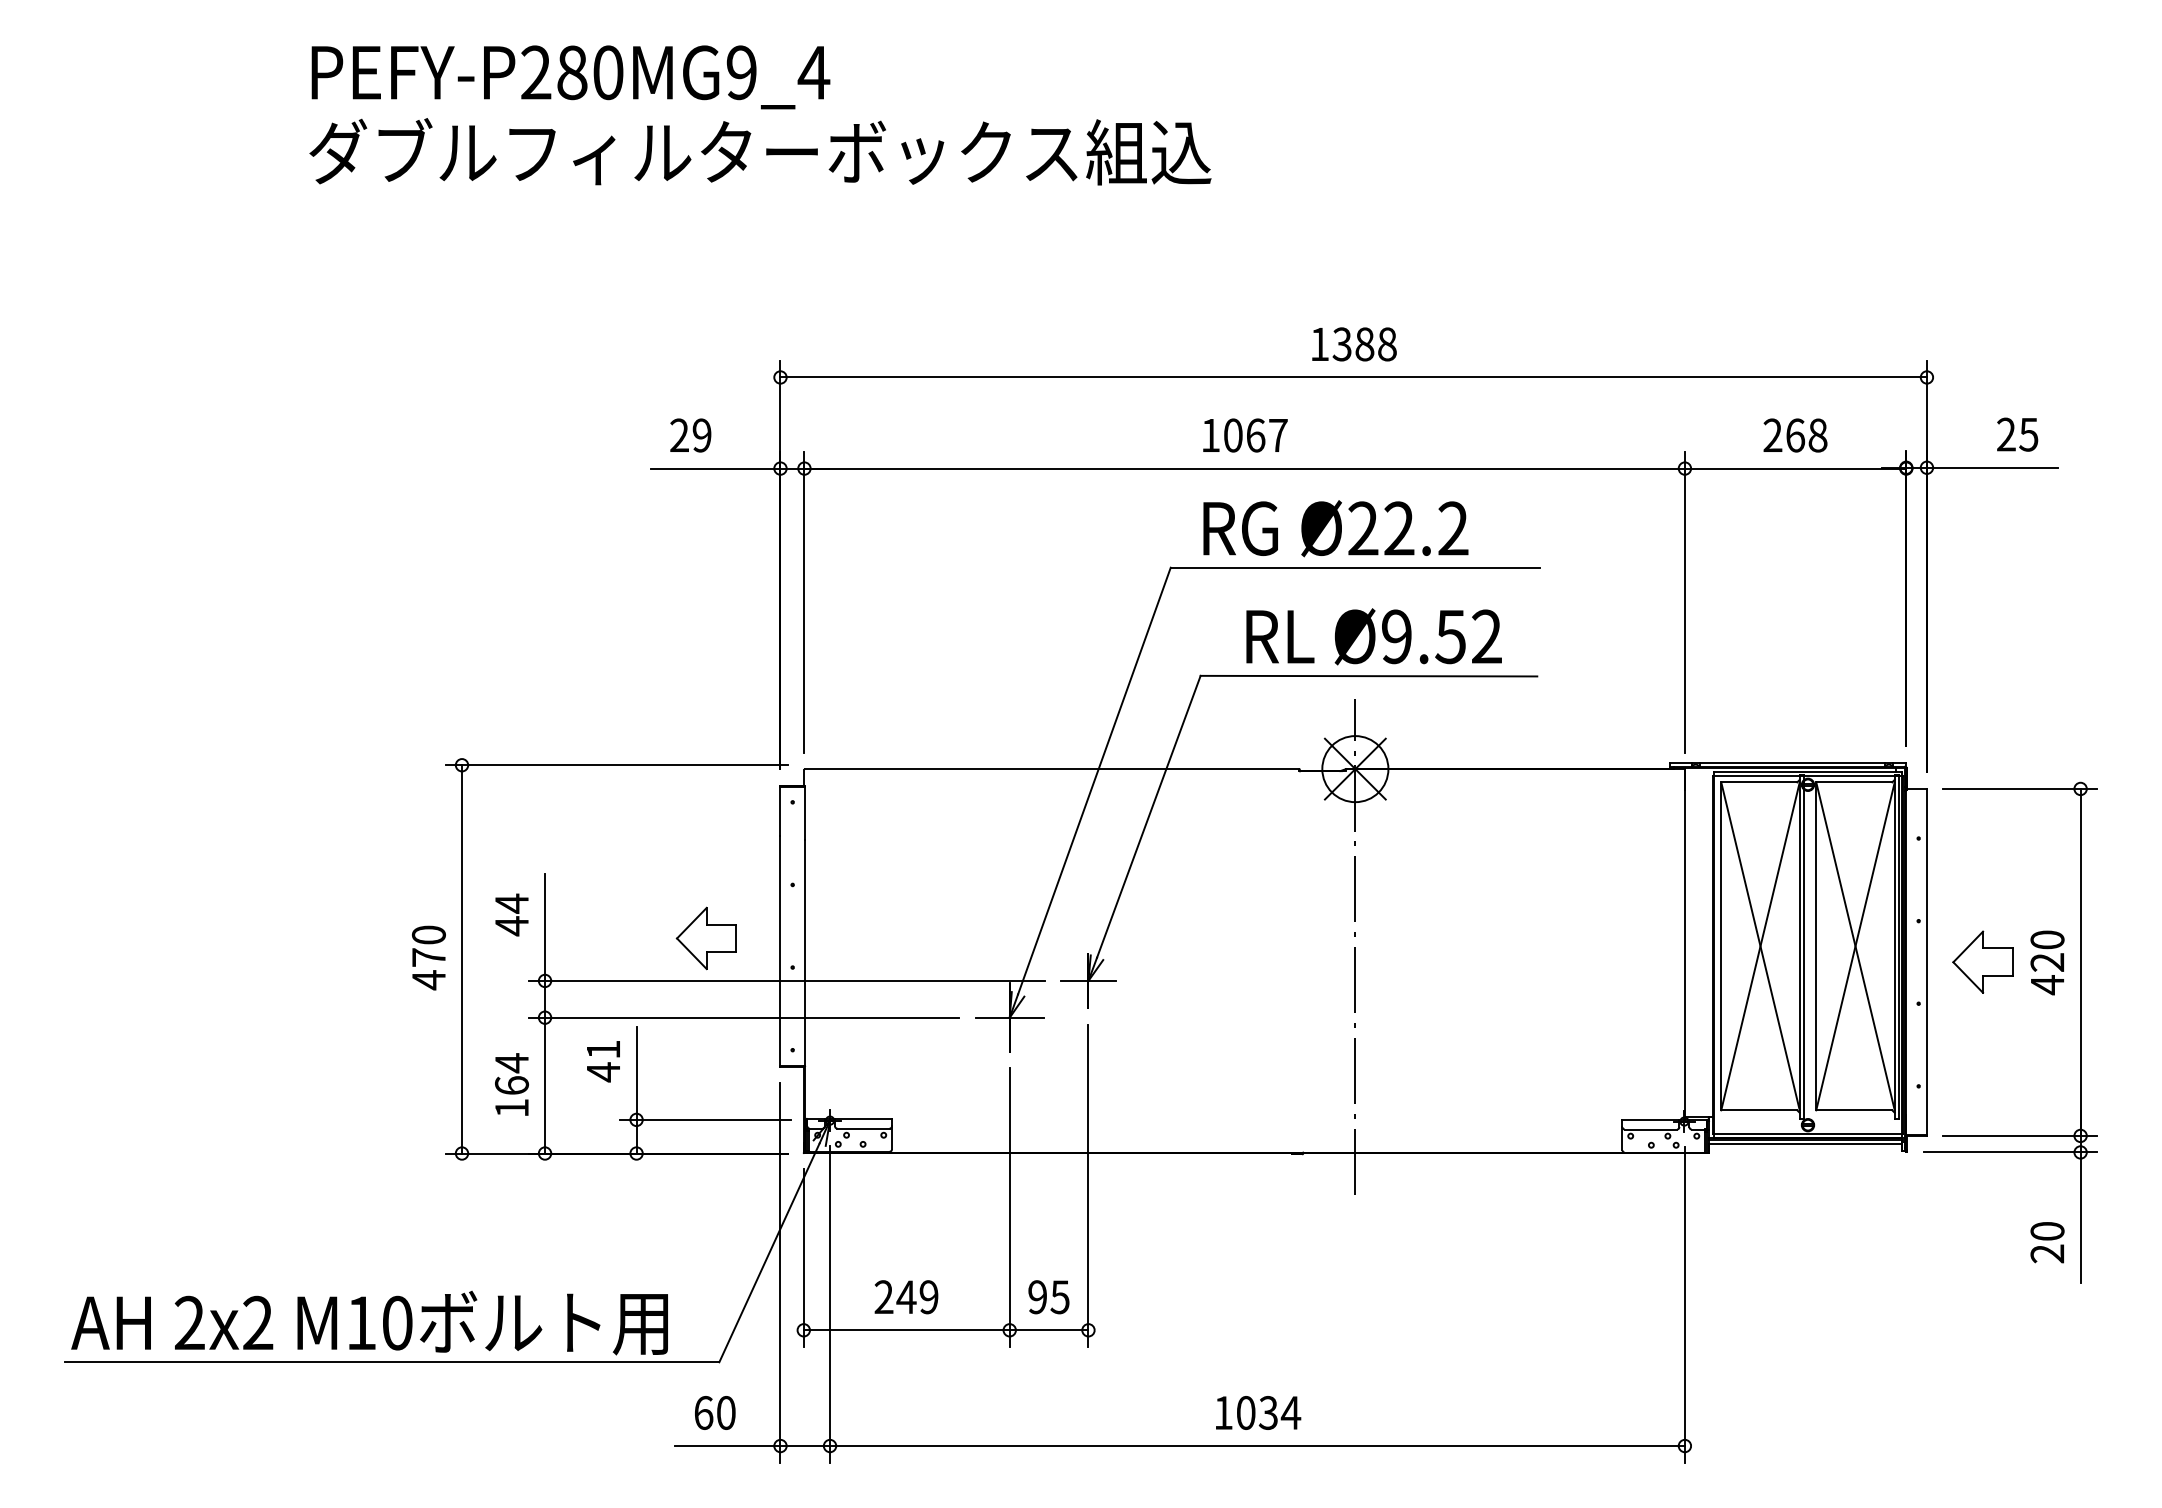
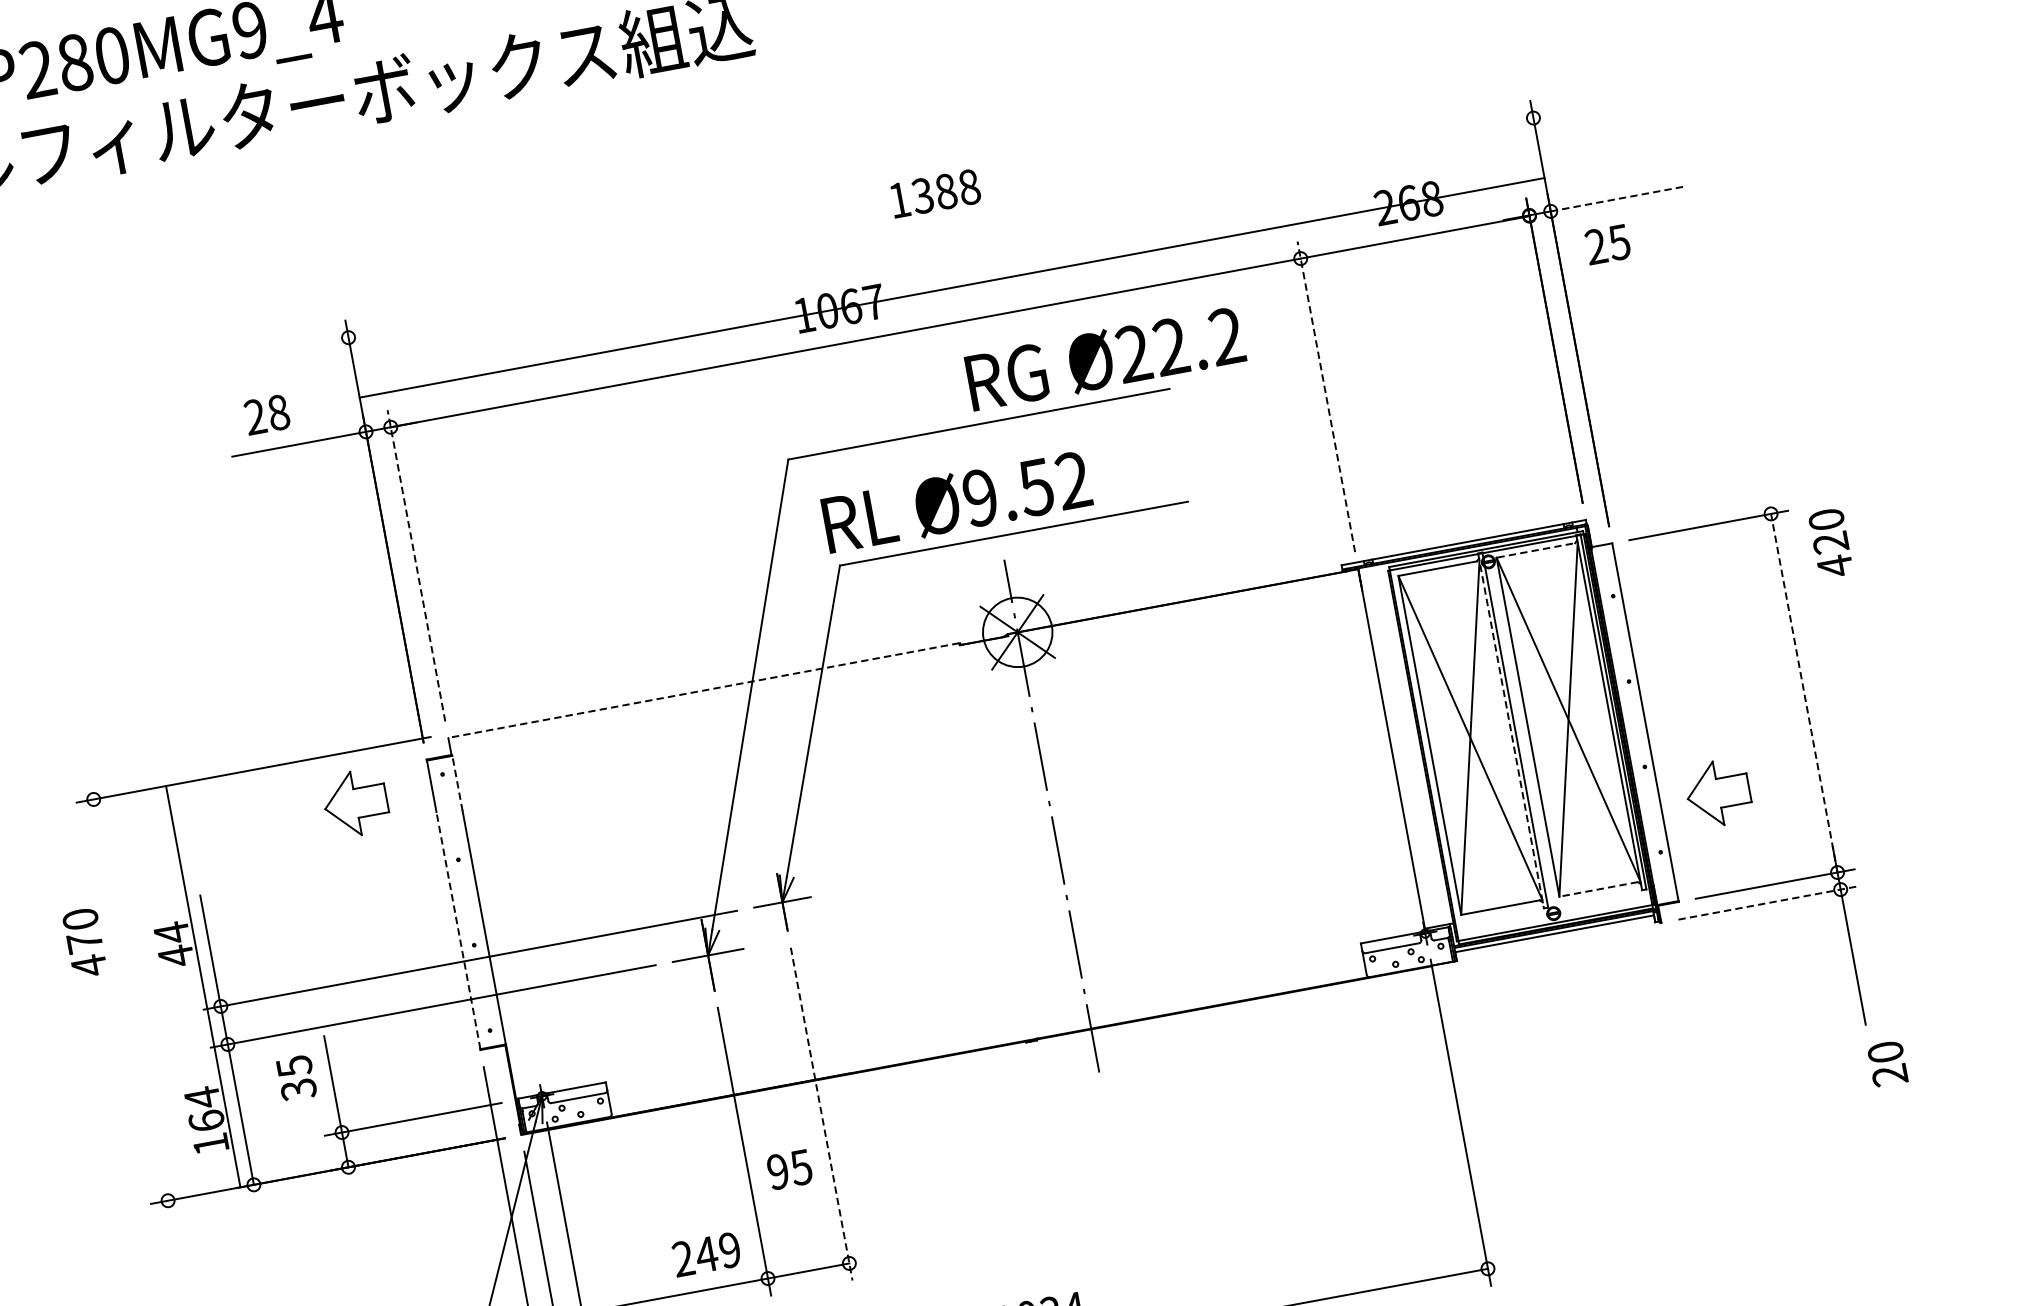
line: (1353, 377) -> (951, 287), moved
text: (2017, 434) -> (1607, 244), moved
text: (701, 435) -> (278, 412), 29 -> 28
line: (1992, 467) -> (1618, 198), solid -> dashed
text: (1335, 528) -> (1105, 358), moved
line: (1684, 601) -> (1325, 396), solid -> dashed
line: (804, 602) -> (416, 565), solid -> dashed
text: (1373, 636) -> (956, 501), moved
line: (1051, 769) -> (703, 690), solid -> dashed
line: (1854, 782) -> (1536, 550), solid -> dashed
line: (805, 812) -> (457, 782), solid -> dashed
part: (705, 938) -> (354, 803), moved
line: (1799, 946) -> (1510, 730), solid -> dashed
line: (780, 951) -> (458, 930), solid -> dashed
text: (428, 957) -> (84, 942), moved
line: (462, 959) -> (203, 986), moved
part: (1982, 961) -> (1717, 792), moved
line: (2080, 961) -> (1804, 692), solid -> dashed
text: (2047, 962) -> (1830, 542), moved
text: (603, 1061) -> (296, 1078), 41 -> 35
line: (1854, 1110) -> (1598, 889), solid -> dashed
line: (2010, 1152) -> (1768, 903), solid -> dashed
line: (1088, 1186) -> (821, 1114), solid -> dashed
text: (2047, 1242) -> (1887, 1063), moved
text: (906, 1297) -> (706, 1254), moved
text: (1048, 1297) -> (789, 1170), moved

